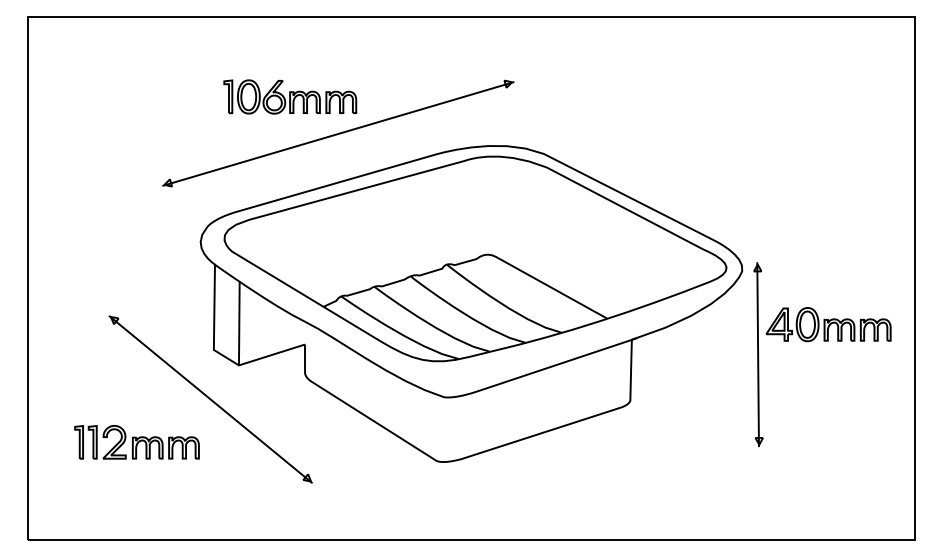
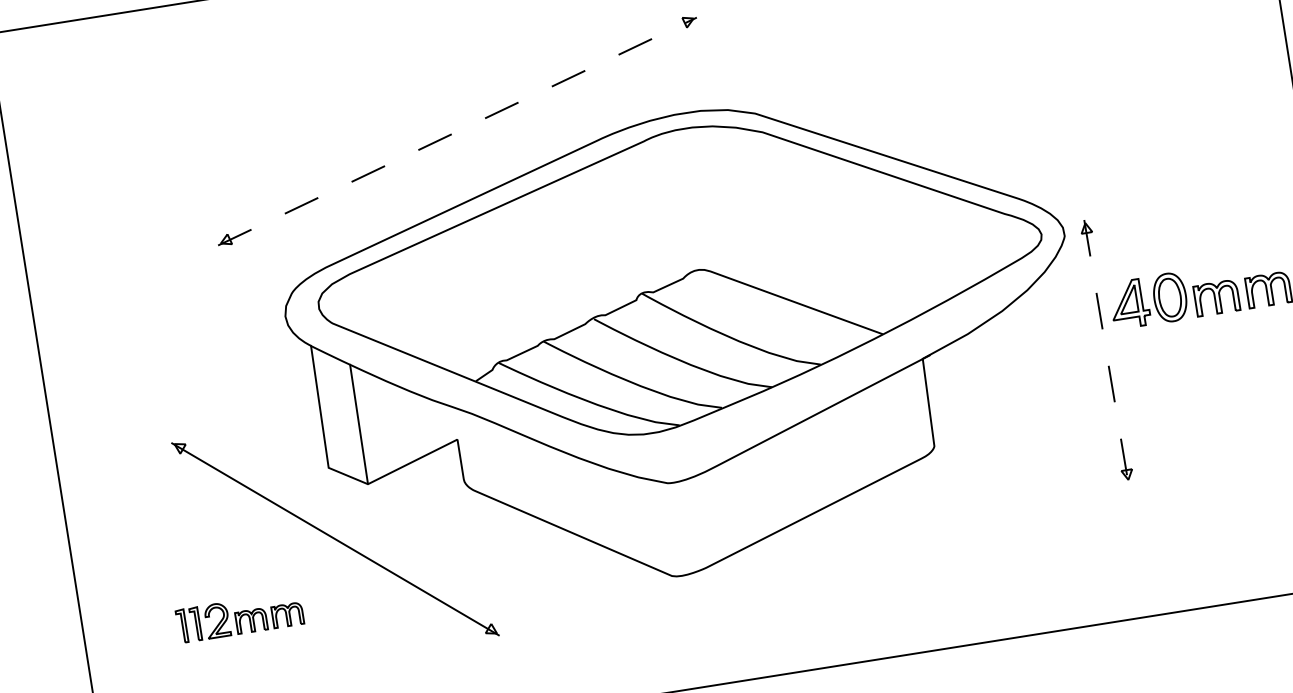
part: (290, 96) -> (380, 88), removed
line: (338, 133) -> (457, 130), solid -> dashed
line: (758, 355) -> (1107, 352), solid -> dashed
part: (136, 442) -> (239, 617), size x0.7

